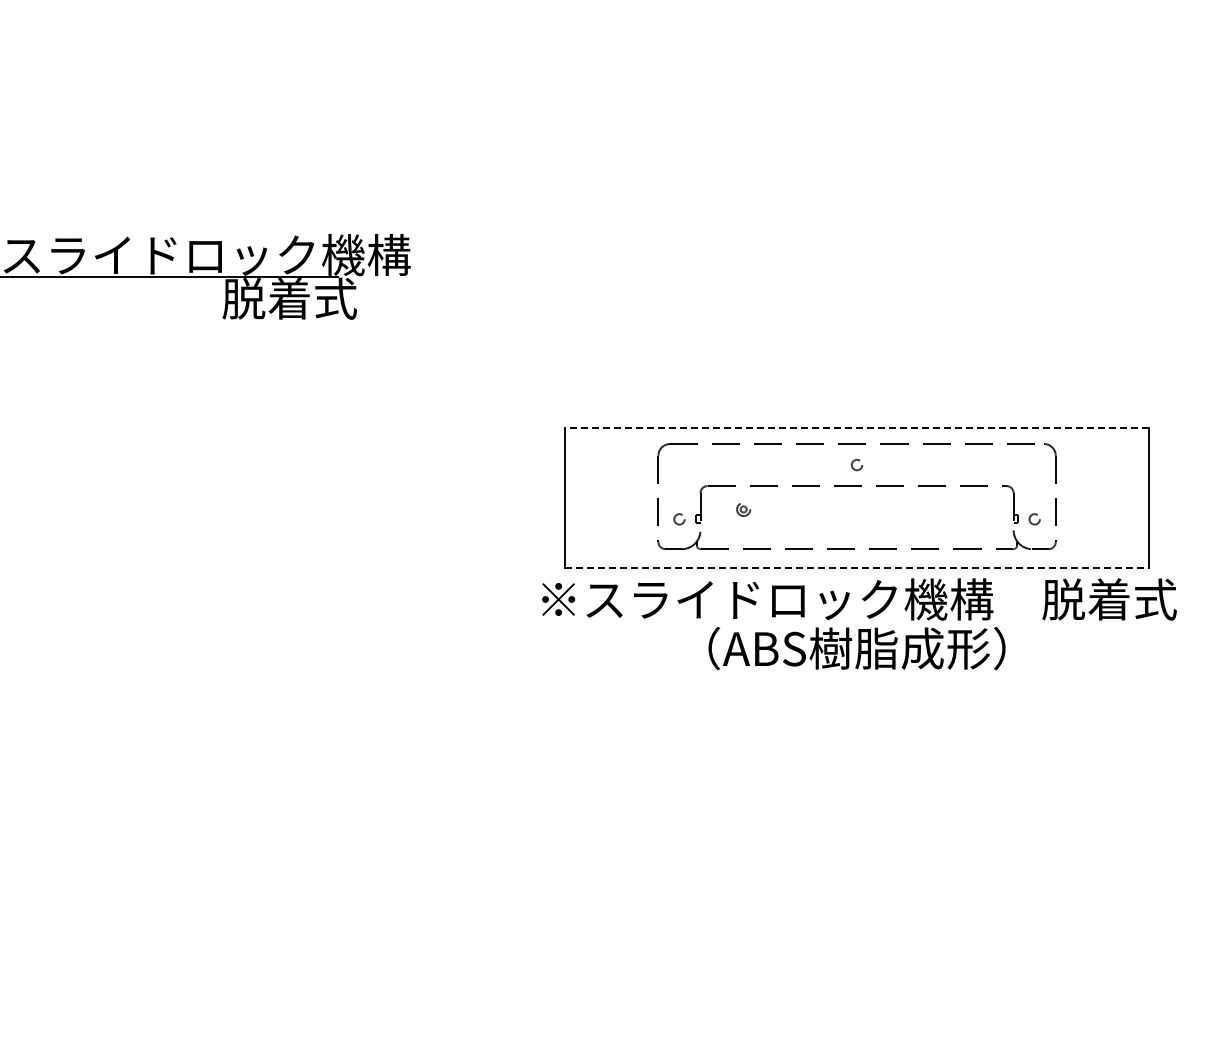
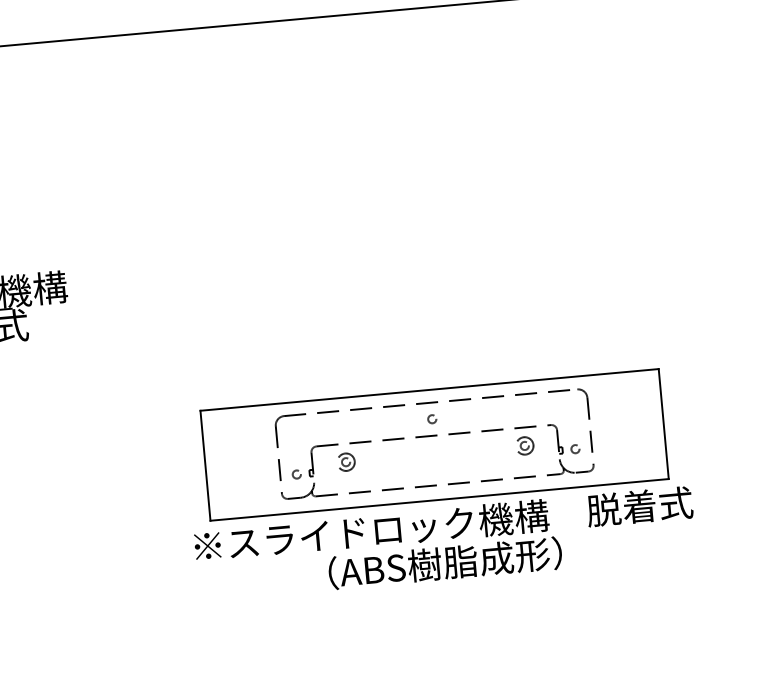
line: (856, 427) -> (429, 389), dashed -> solid
part: (744, 509) -> (347, 462), size x1.67
part: (971, 509) -> (525, 445), added
line: (857, 567) -> (439, 499), dashed -> solid

